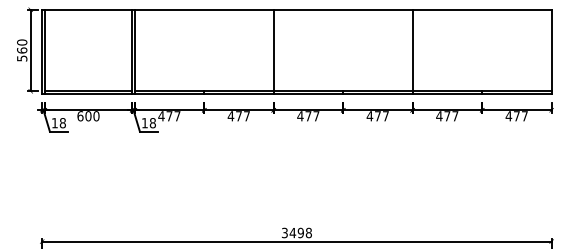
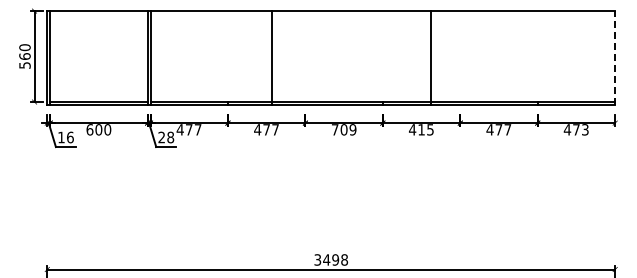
line: (551, 51) -> (615, 57), solid -> dashed
line: (273, 52) -> (272, 58), moved
line: (412, 52) -> (431, 58), moved
text: (307, 115) -> (343, 129), 477 -> 709
text: (381, 115) -> (425, 129), 477 -> 415
text: (525, 115) -> (585, 129), 477 -> 473
text: (63, 123) -> (70, 137), 18 -> 16
text: (144, 123) -> (161, 137), 18 -> 28

